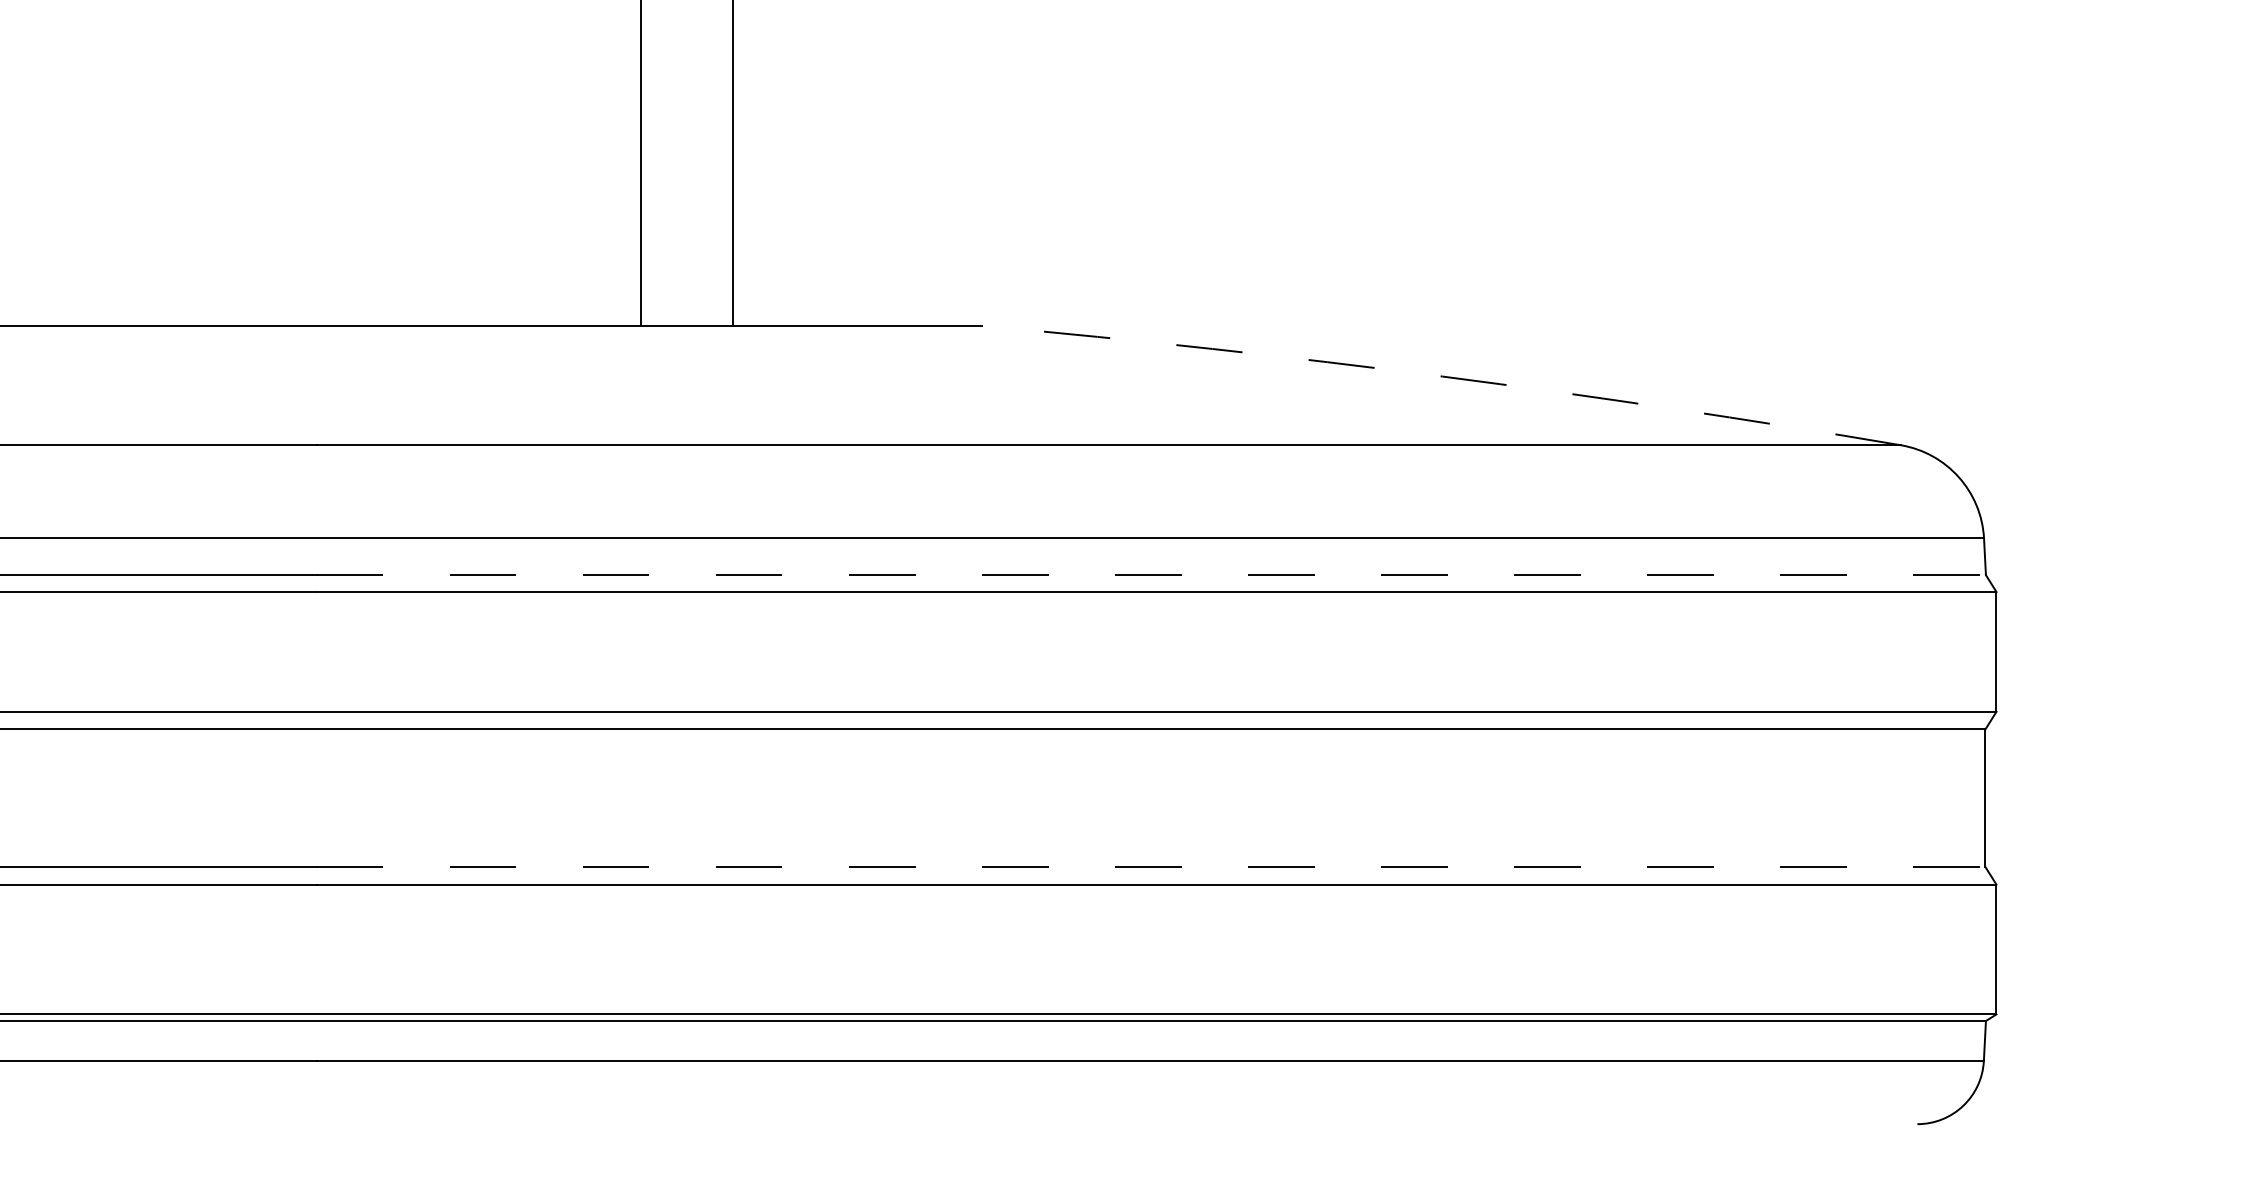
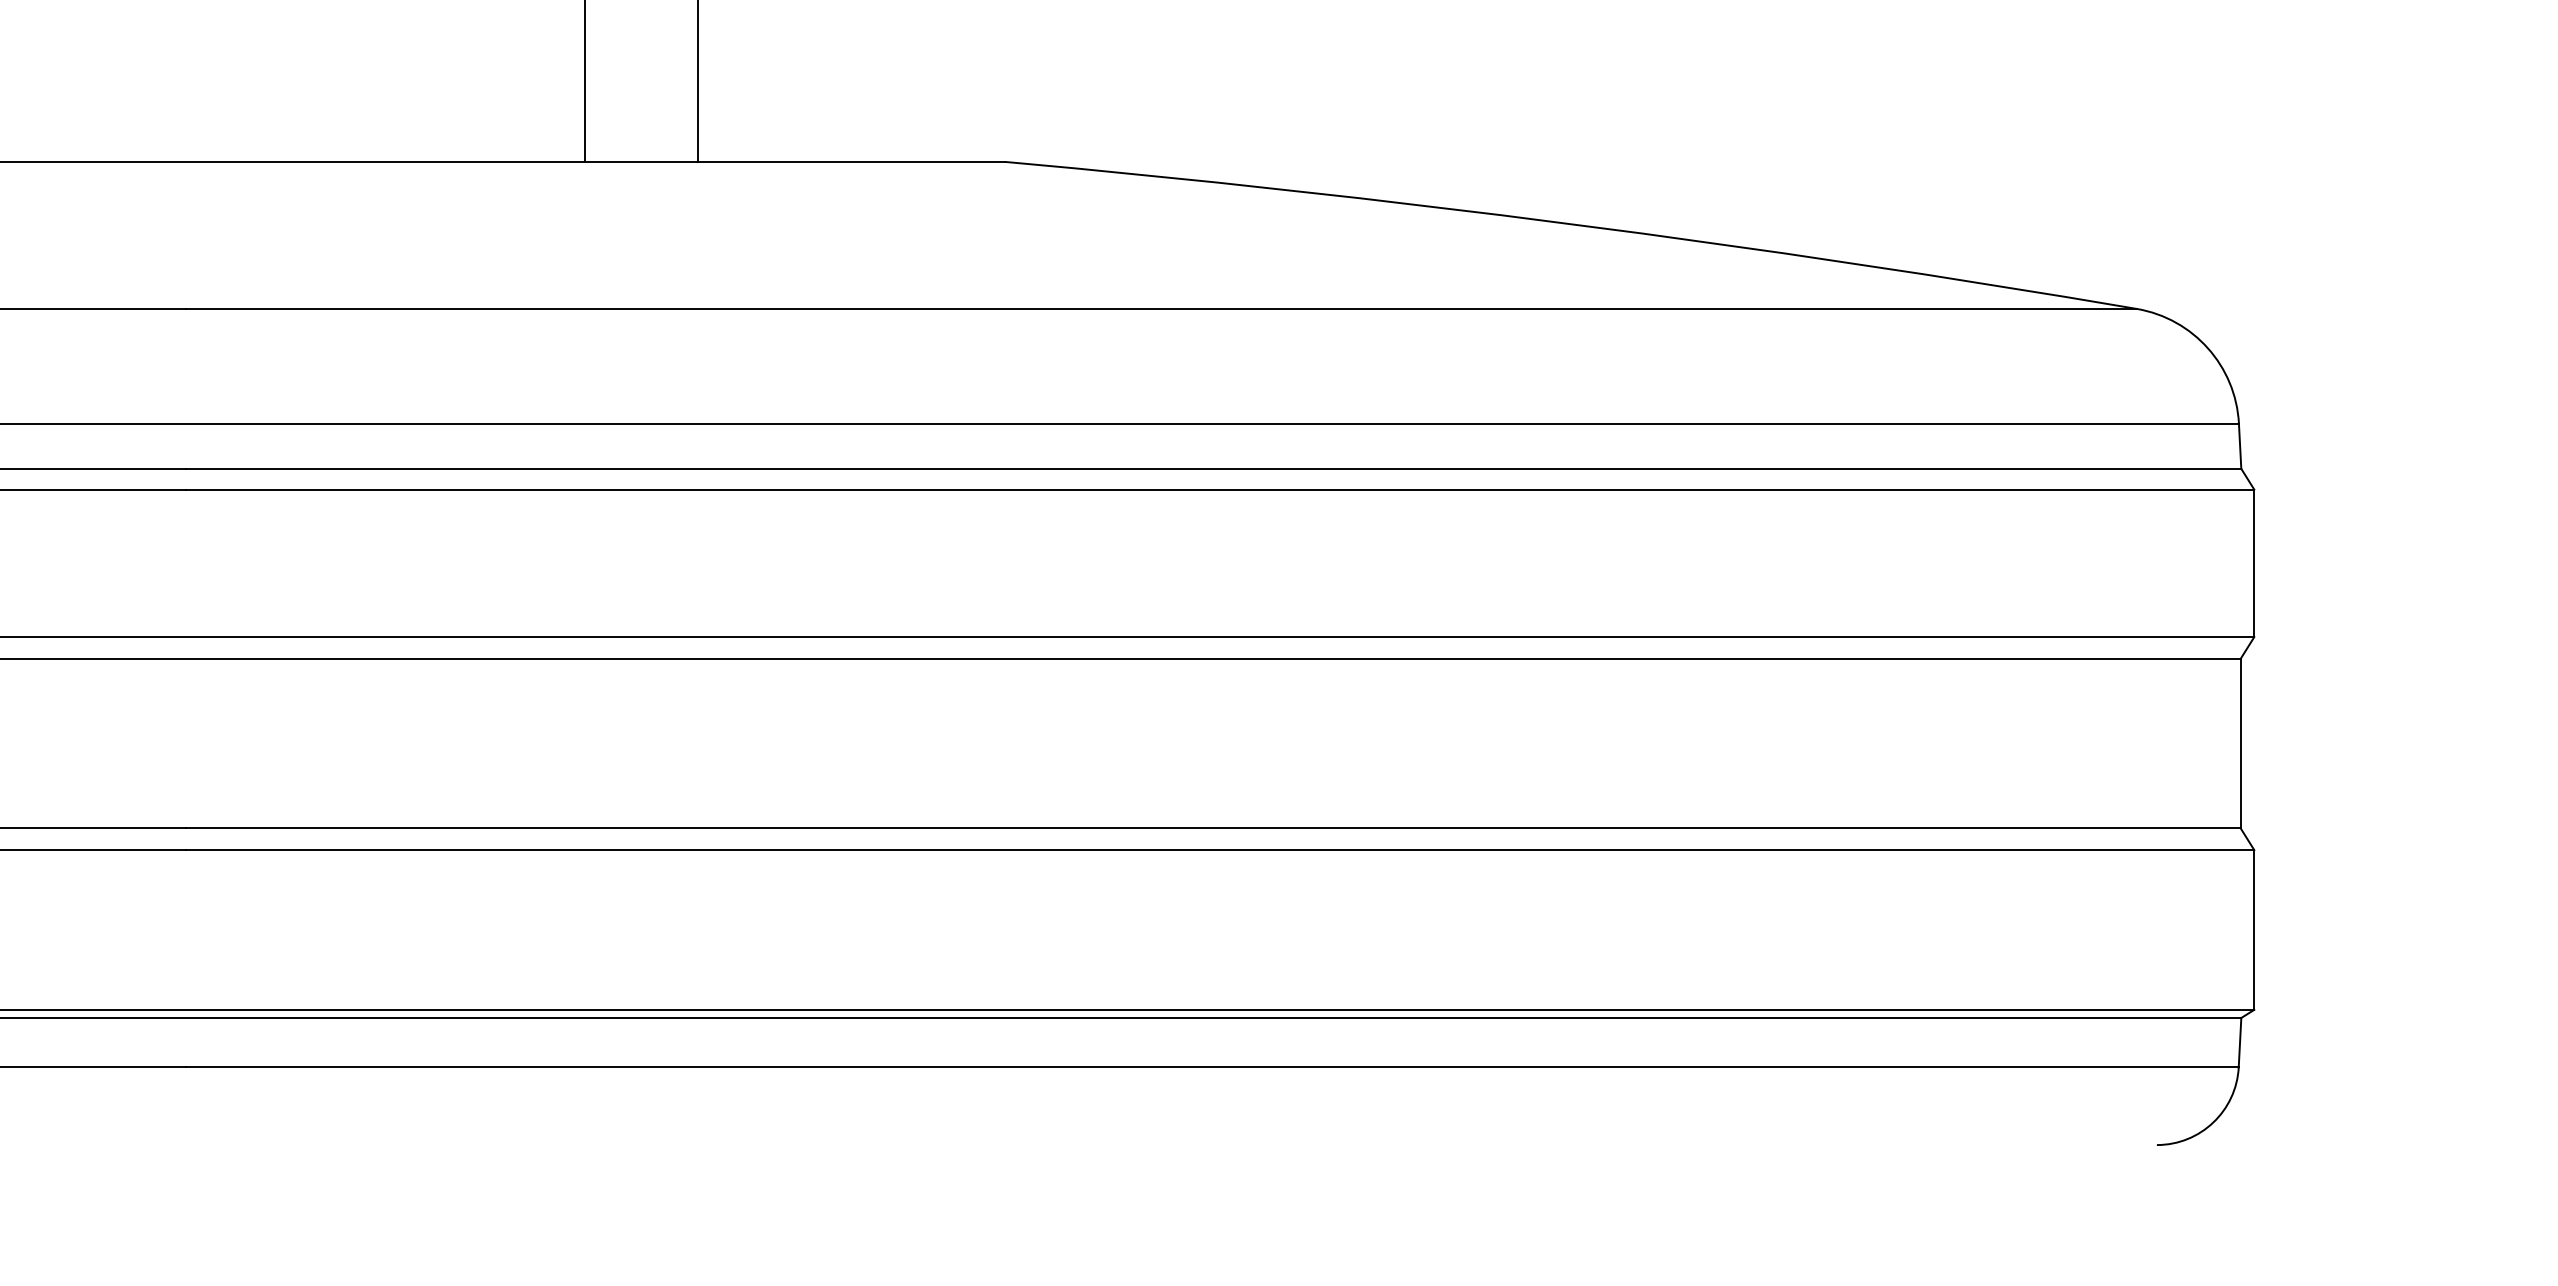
arc: (1442, 376) -> (1571, 224), dashed -> solid
line: (1151, 575) -> (1213, 469), dashed -> solid
line: (1151, 867) -> (1213, 828), dashed -> solid

